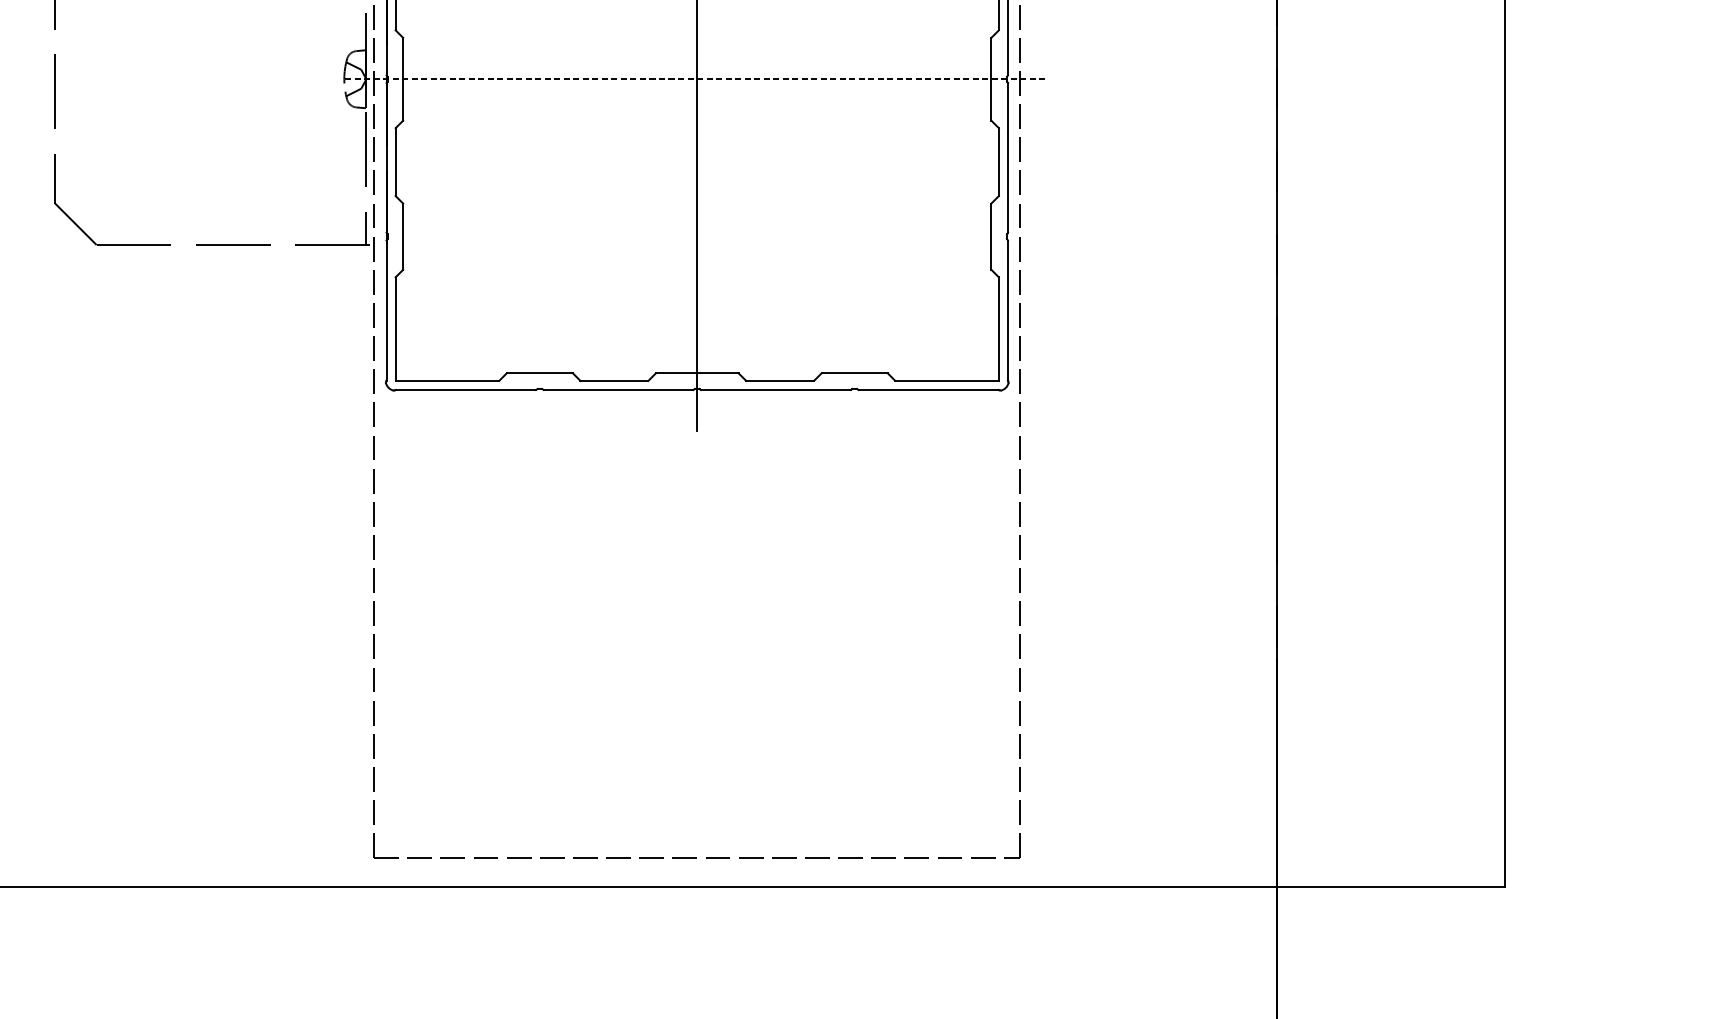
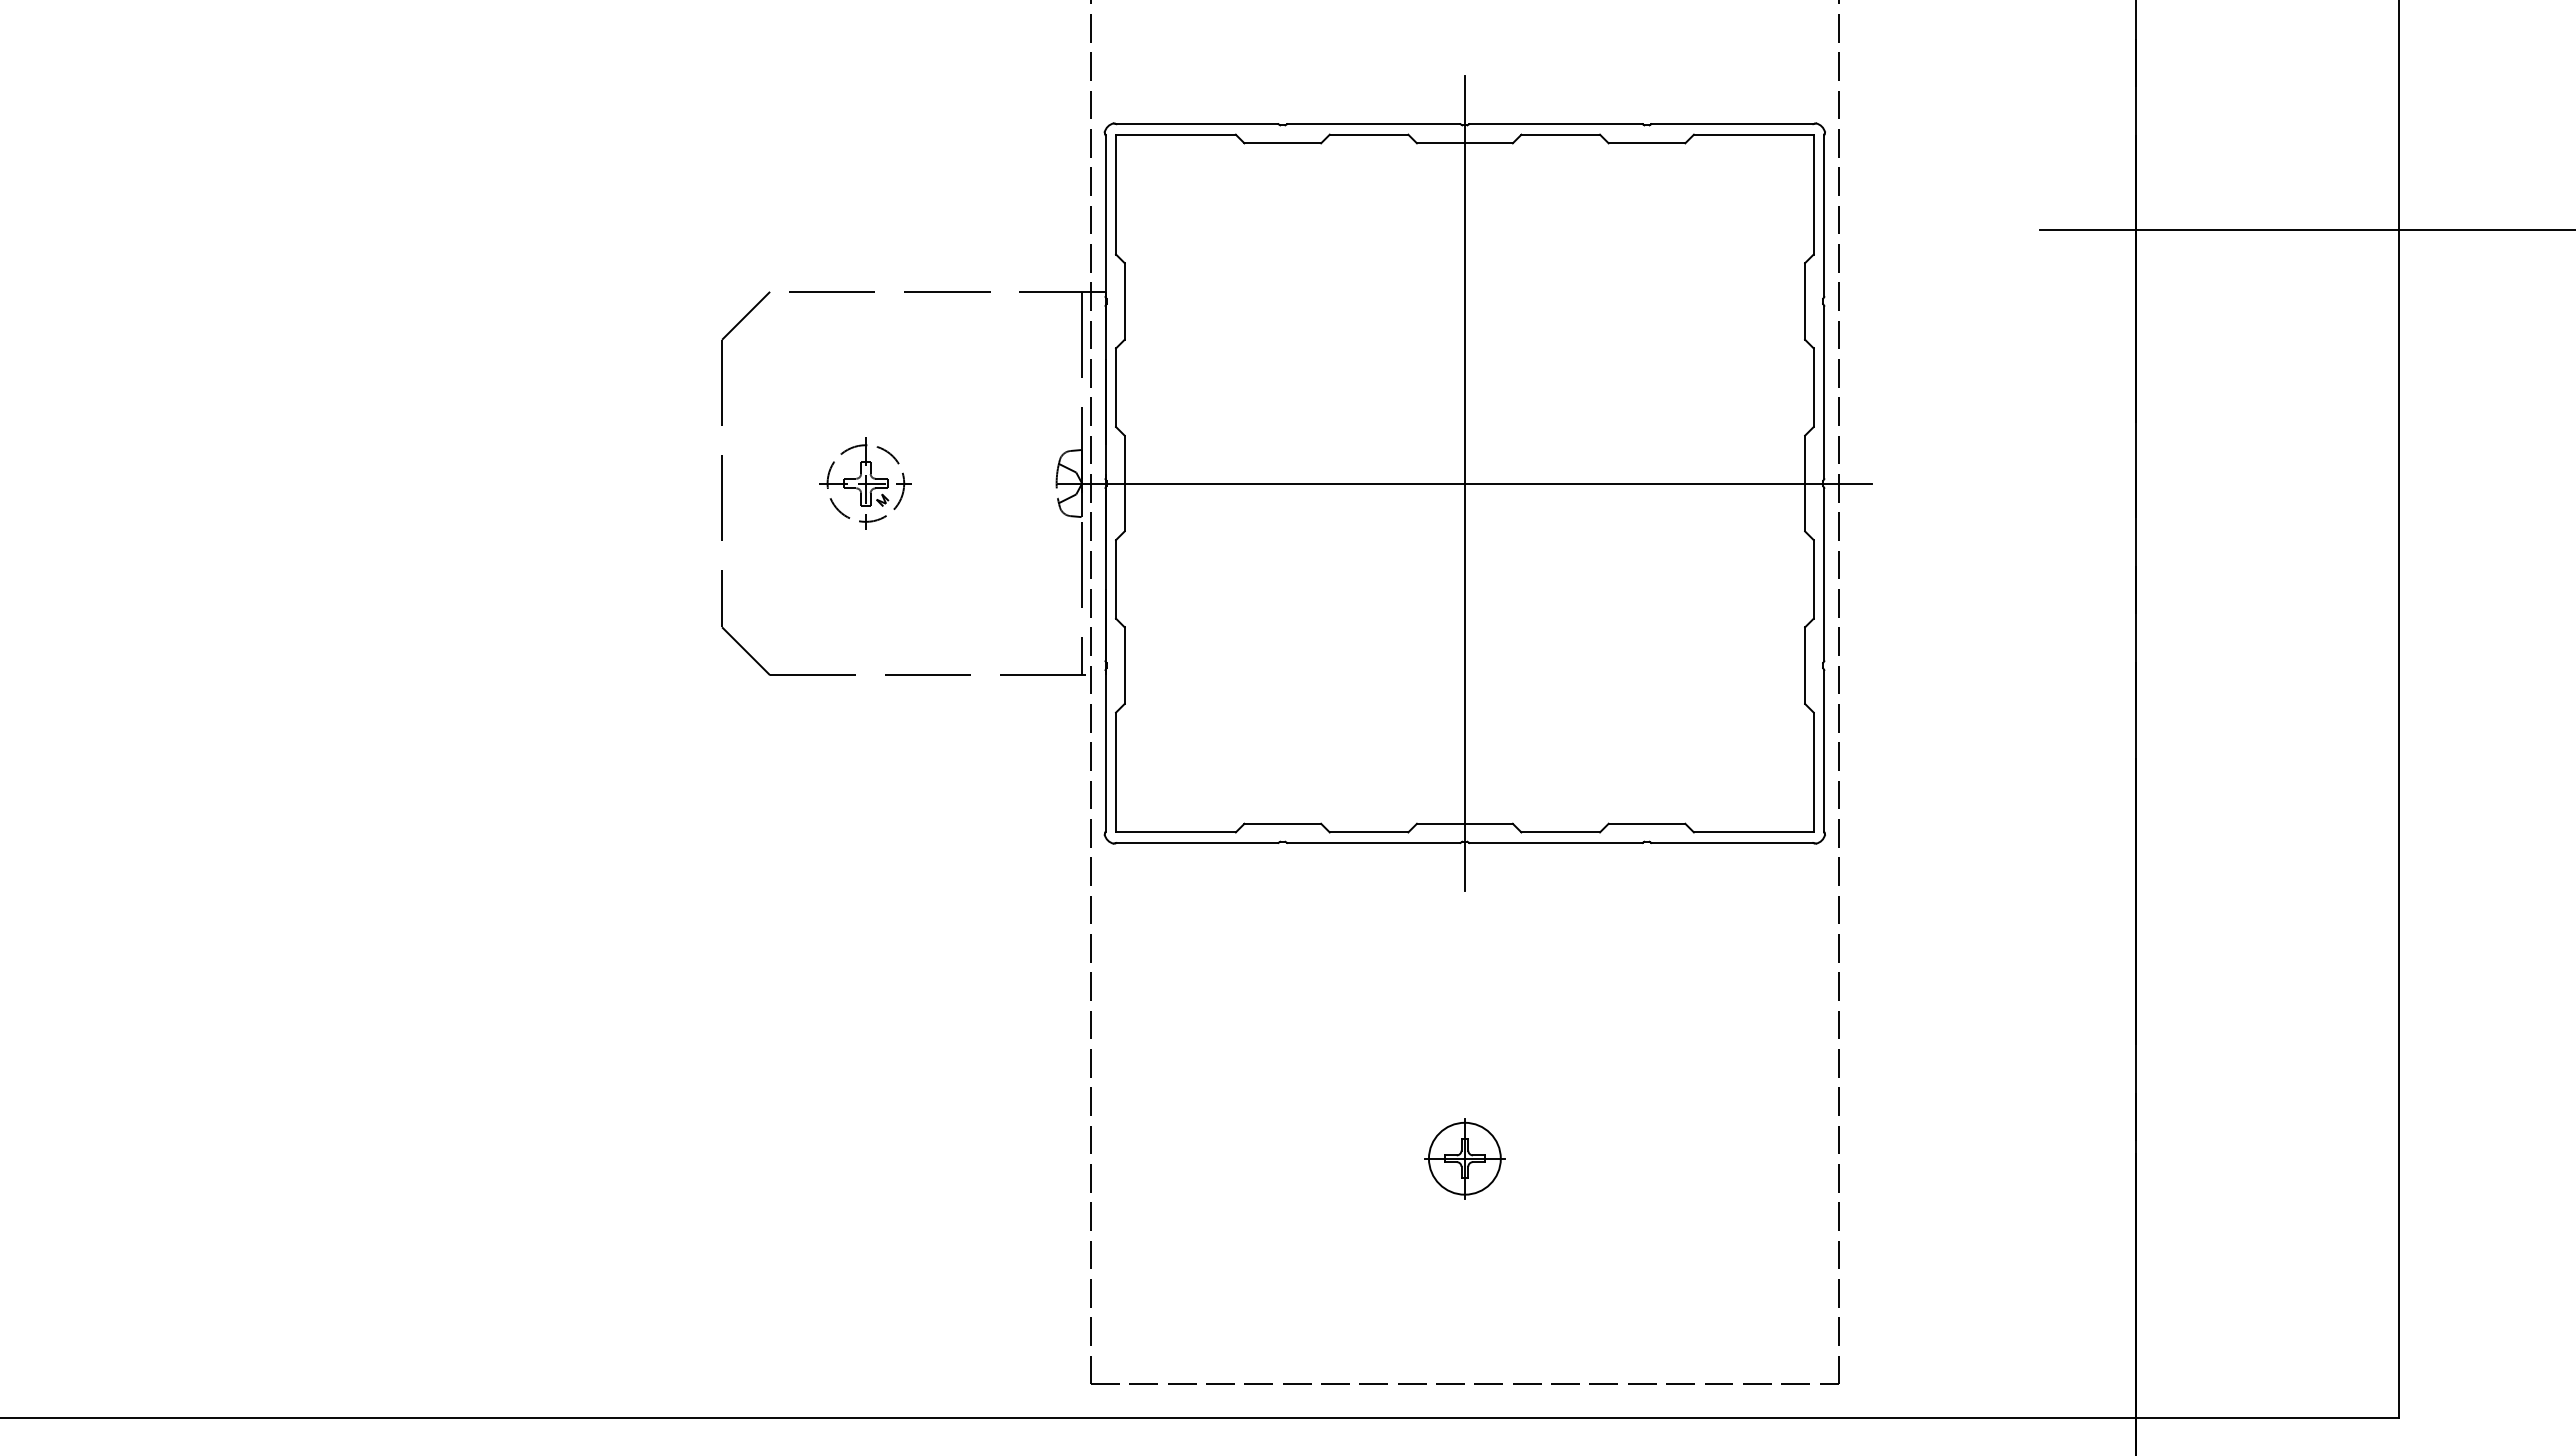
part: (179, 79) -> (865, 483), added
line: (697, 79) -> (1465, 483), dashed -> solid
part: (696, 662) -> (1464, 1158), added

